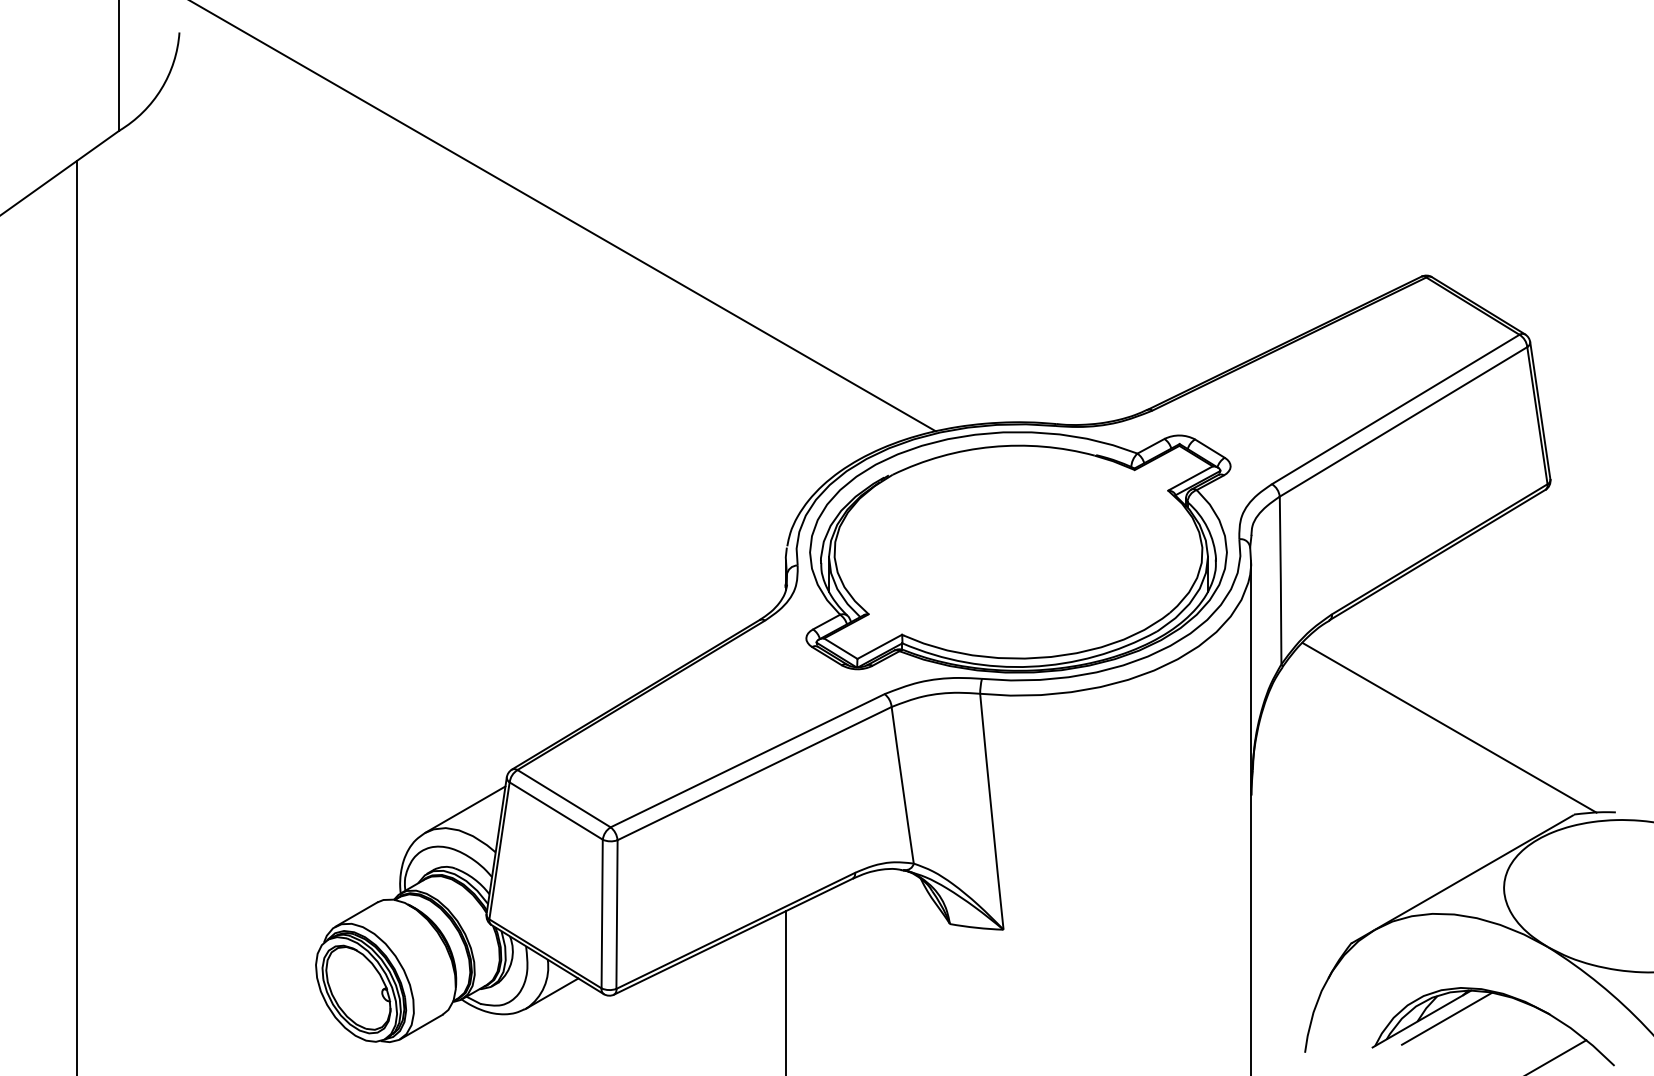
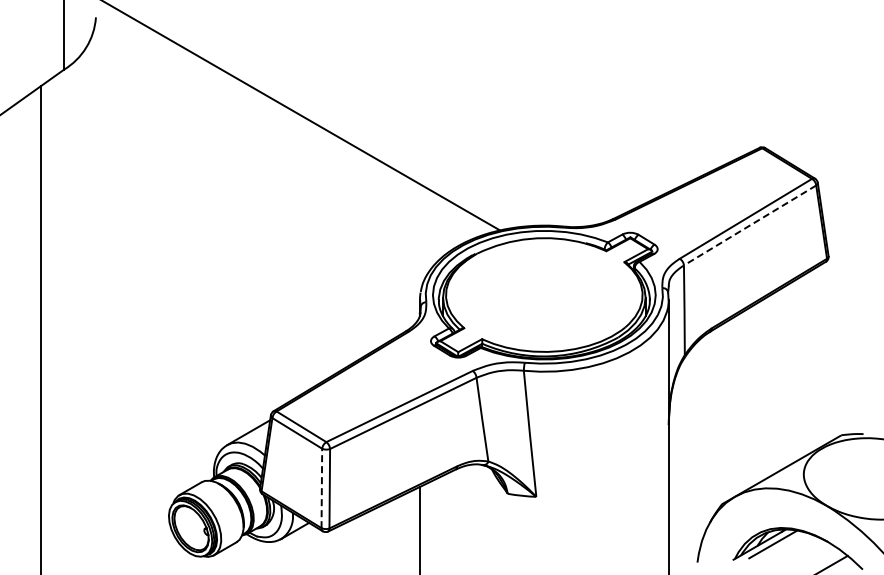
line: (1402, 421) -> (749, 225), solid -> dashed
line: (1449, 727) -> (774, 388), removed
line: (601, 914) -> (321, 488), solid -> dashed

